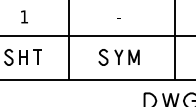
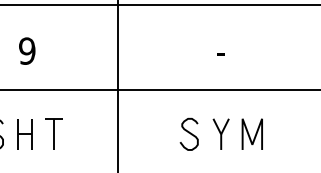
text: (24, 16) -> (27, 50), 1 -> 9

